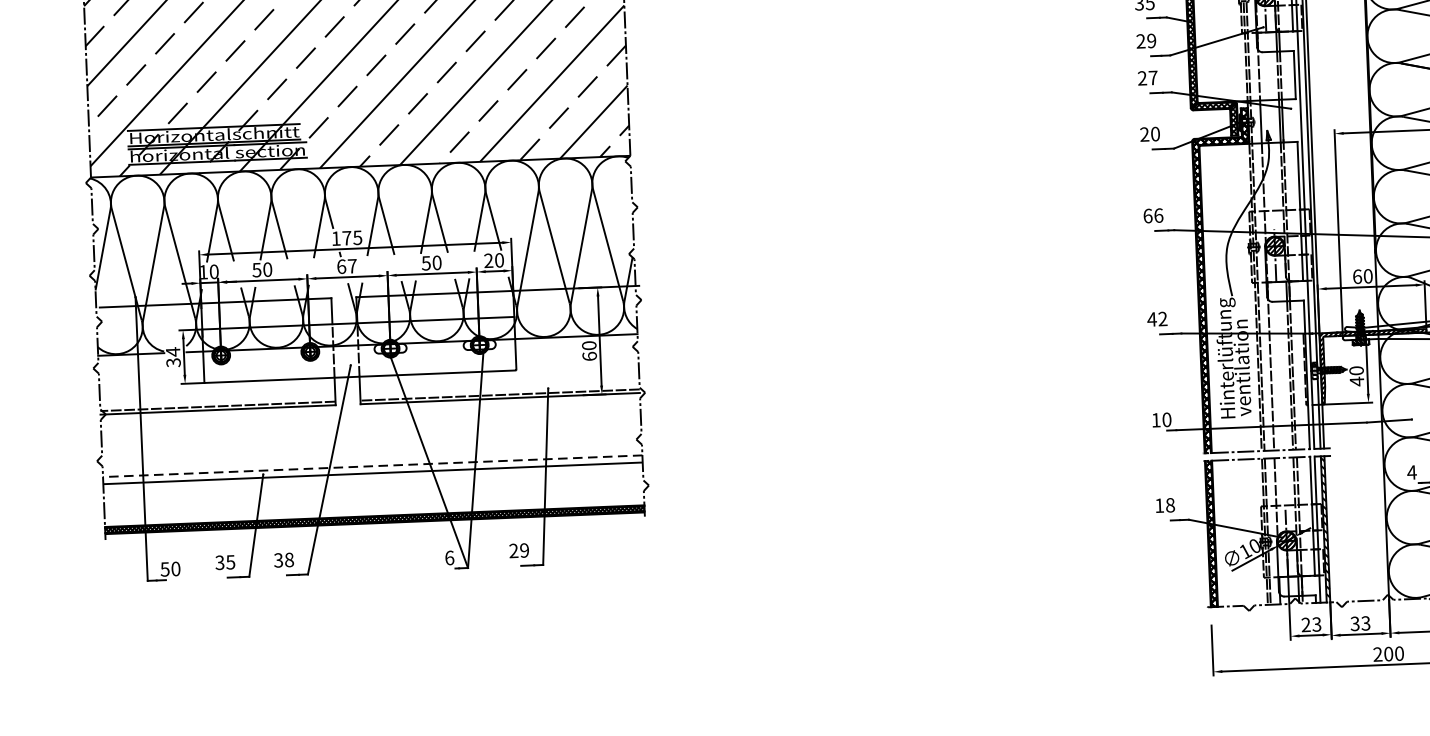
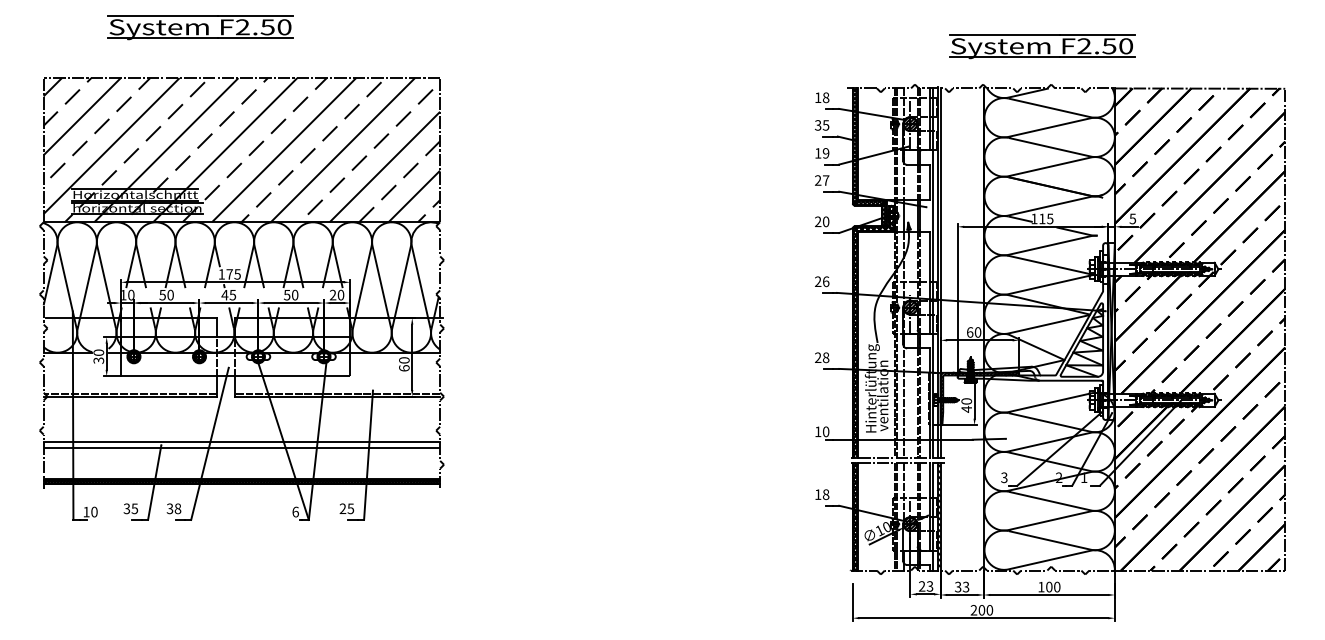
text: (1141, 41) -> (818, 153), 29 -> 19
text: (1148, 215) -> (818, 281), 66 -> 26
text: (346, 265) -> (228, 294), 67 -> 45
text: (1156, 318) -> (821, 357), 42 -> 28
text: (172, 351) -> (98, 352), 34 -> 30
line: (372, 466) -> (241, 442), dashed -> solid
text: (1410, 472) -> (1003, 477), 4 -> 3
text: (524, 550) -> (350, 508), 29 -> 25
text: (165, 568) -> (86, 511), 50 -> 10

